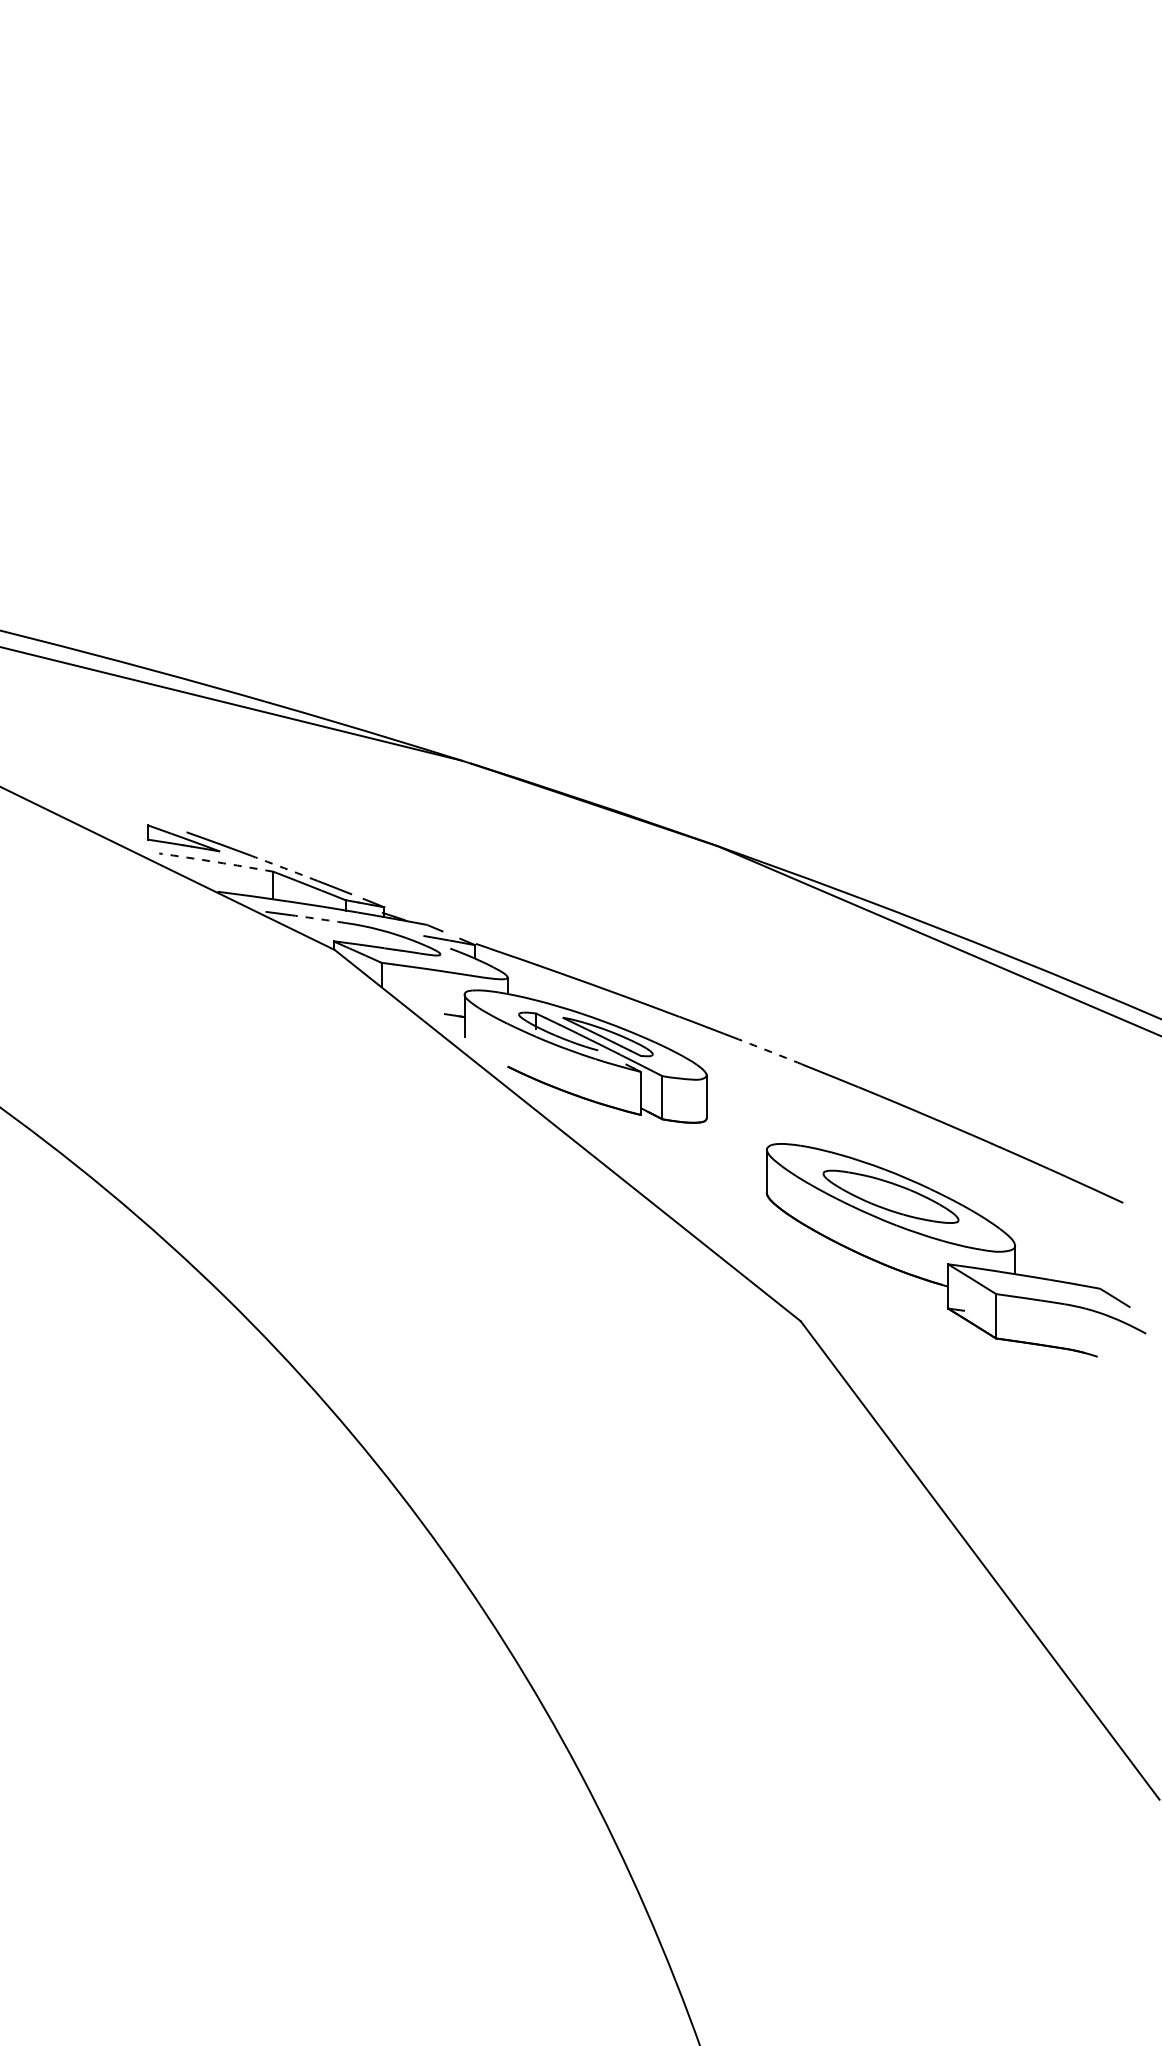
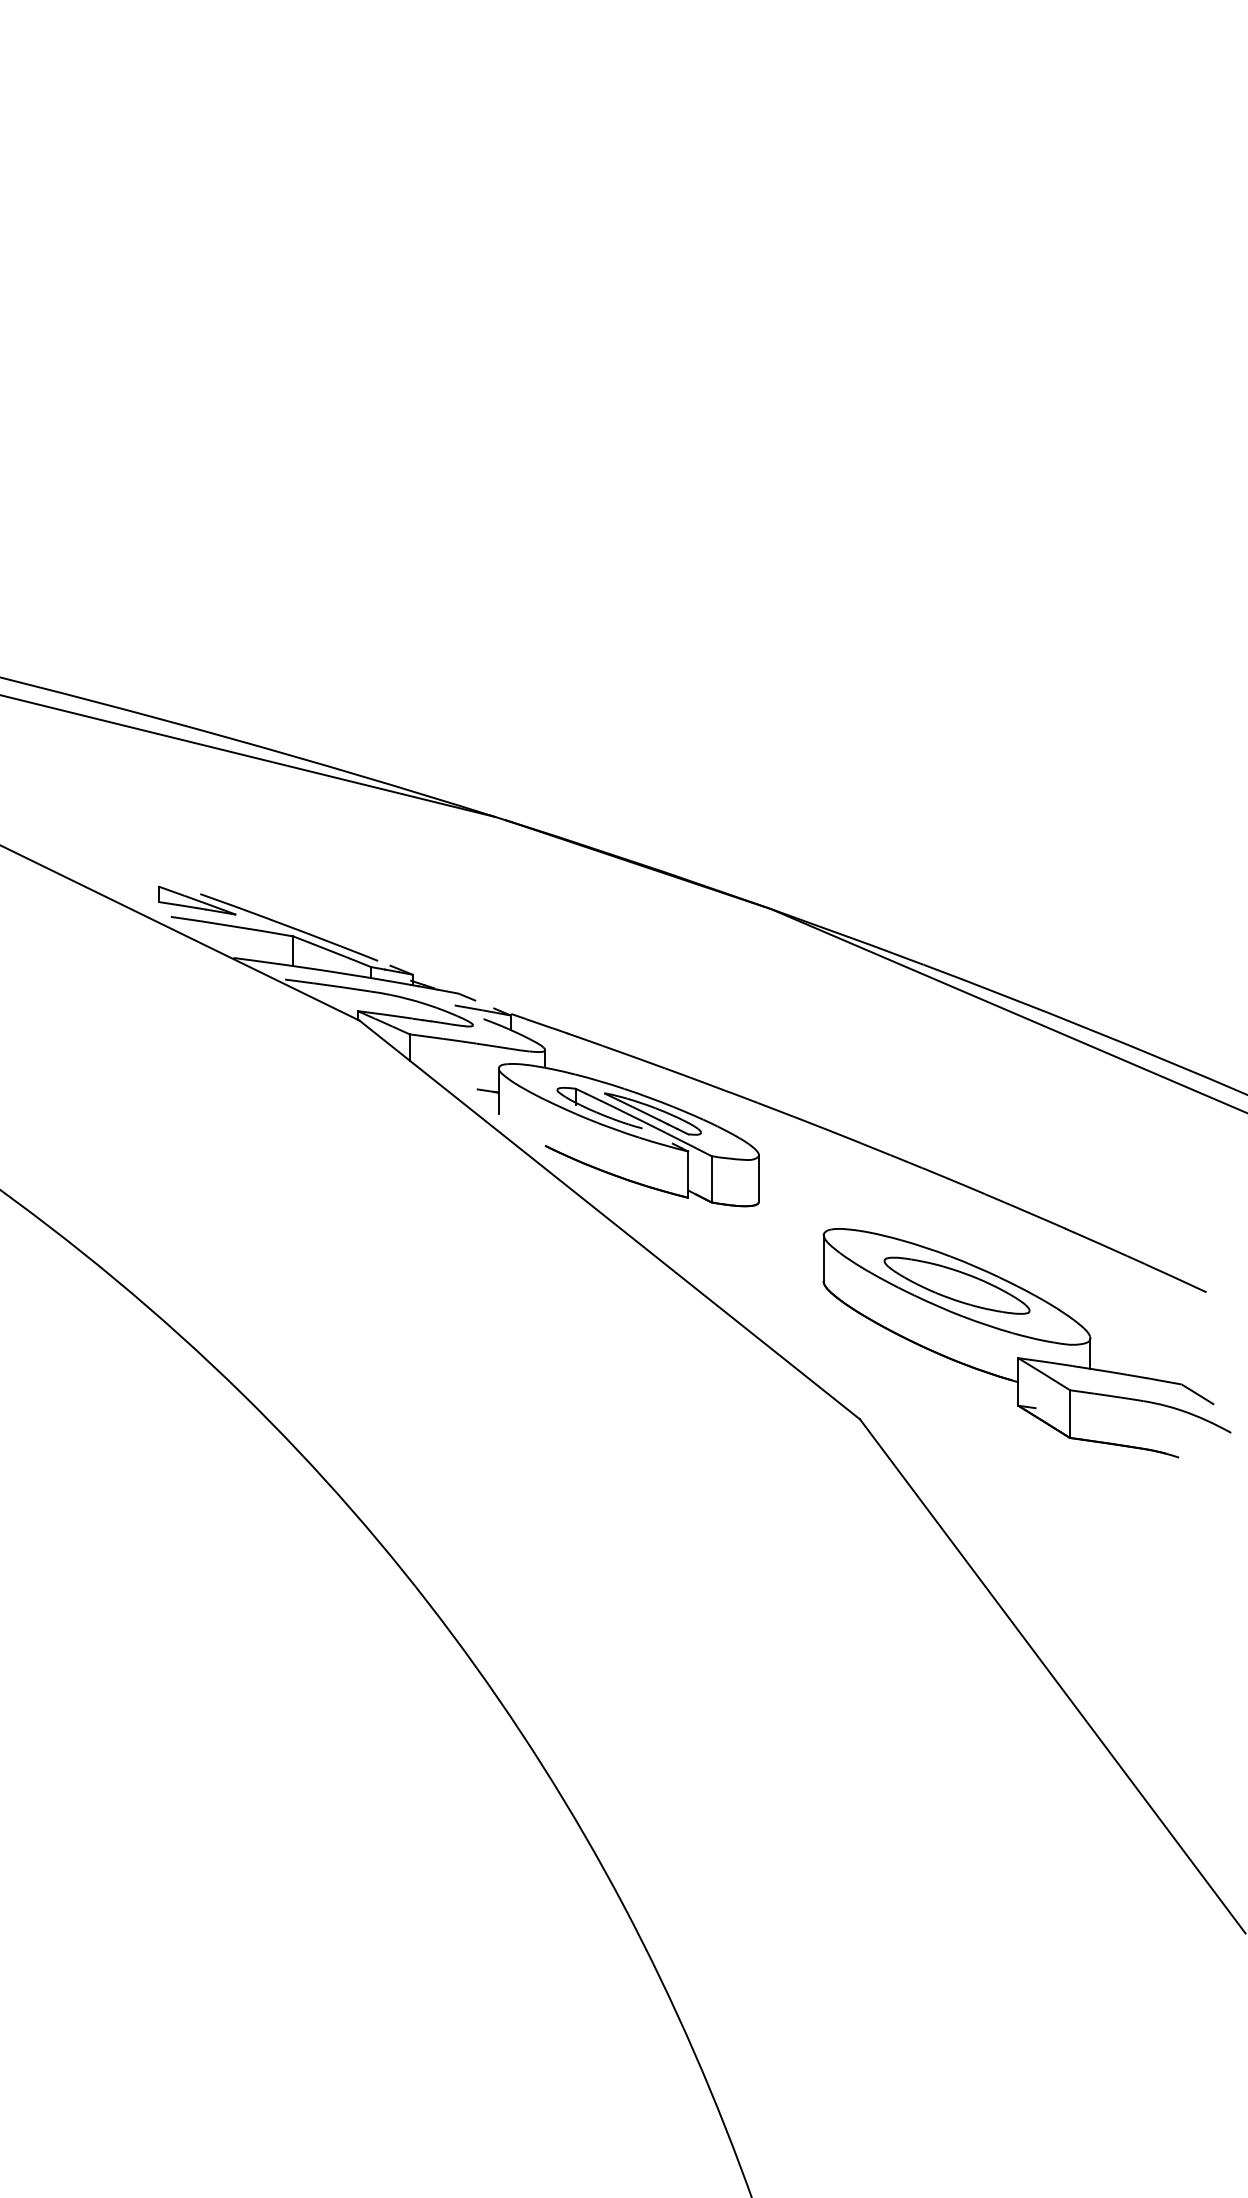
arc: (216, 862) -> (232, 926), dashed -> solid
arc: (284, 868) -> (305, 932), dashed -> solid
arc: (318, 919) -> (342, 987), dashed -> solid
arc: (770, 1051) -> (827, 1129), dashed -> solid

